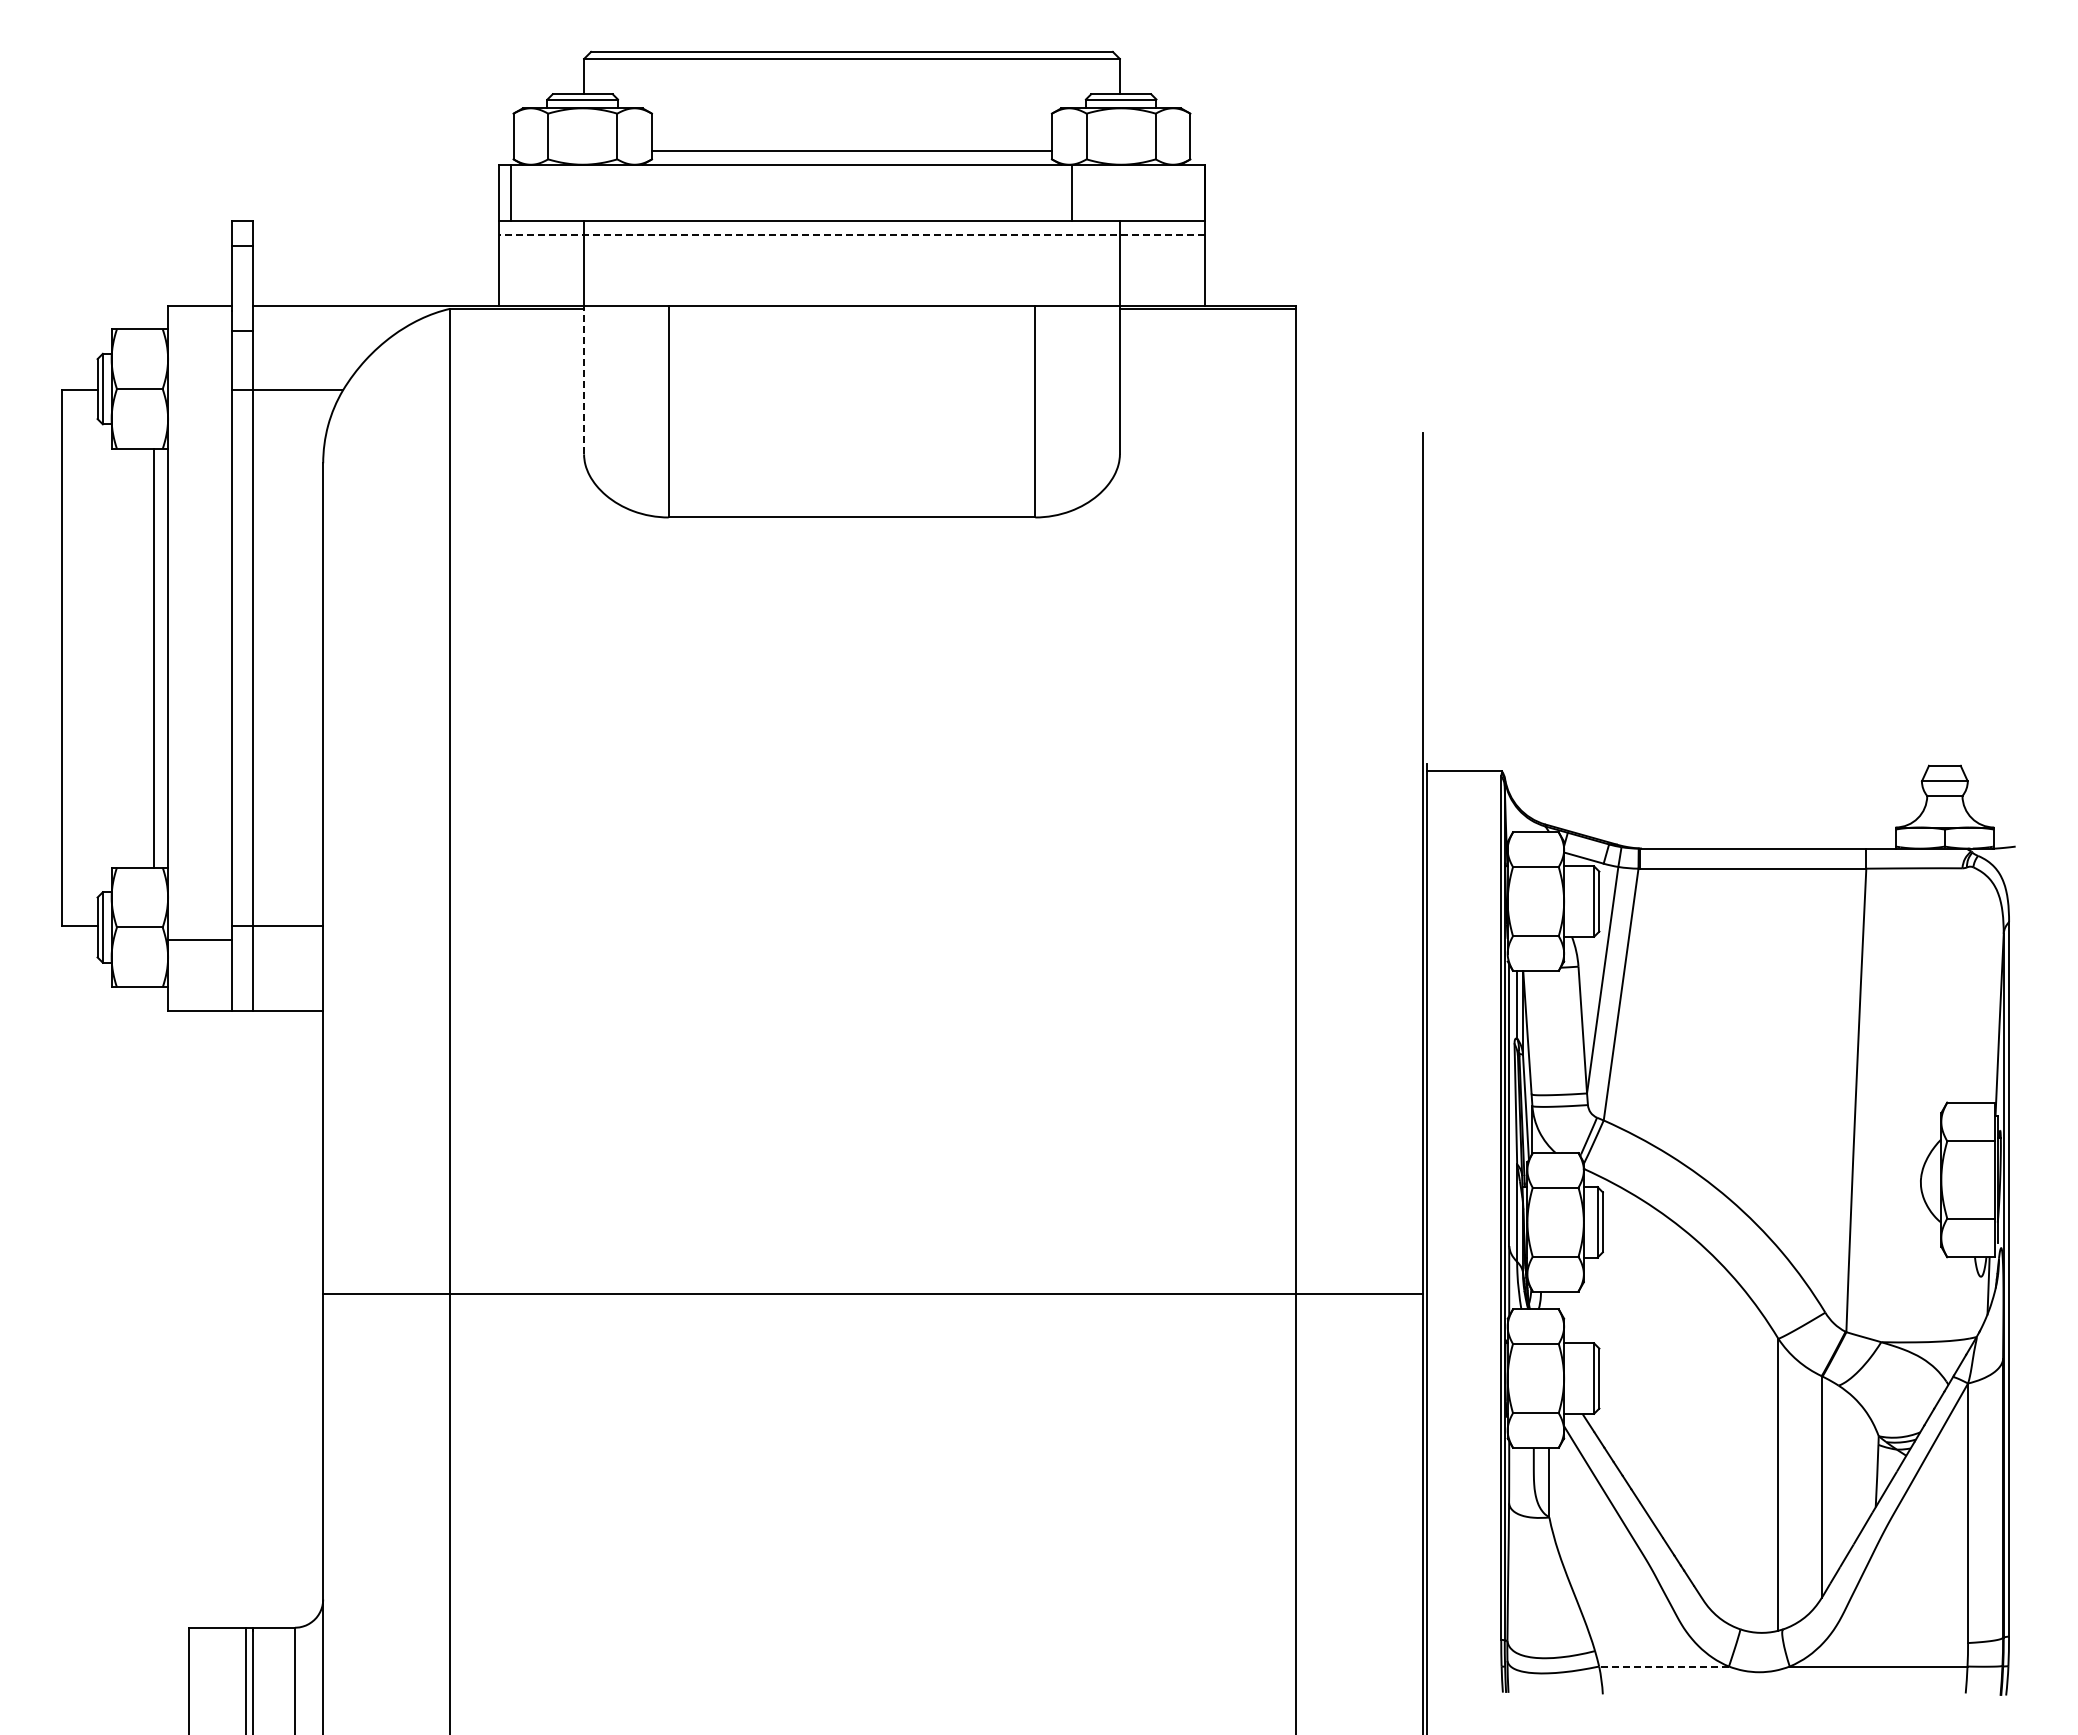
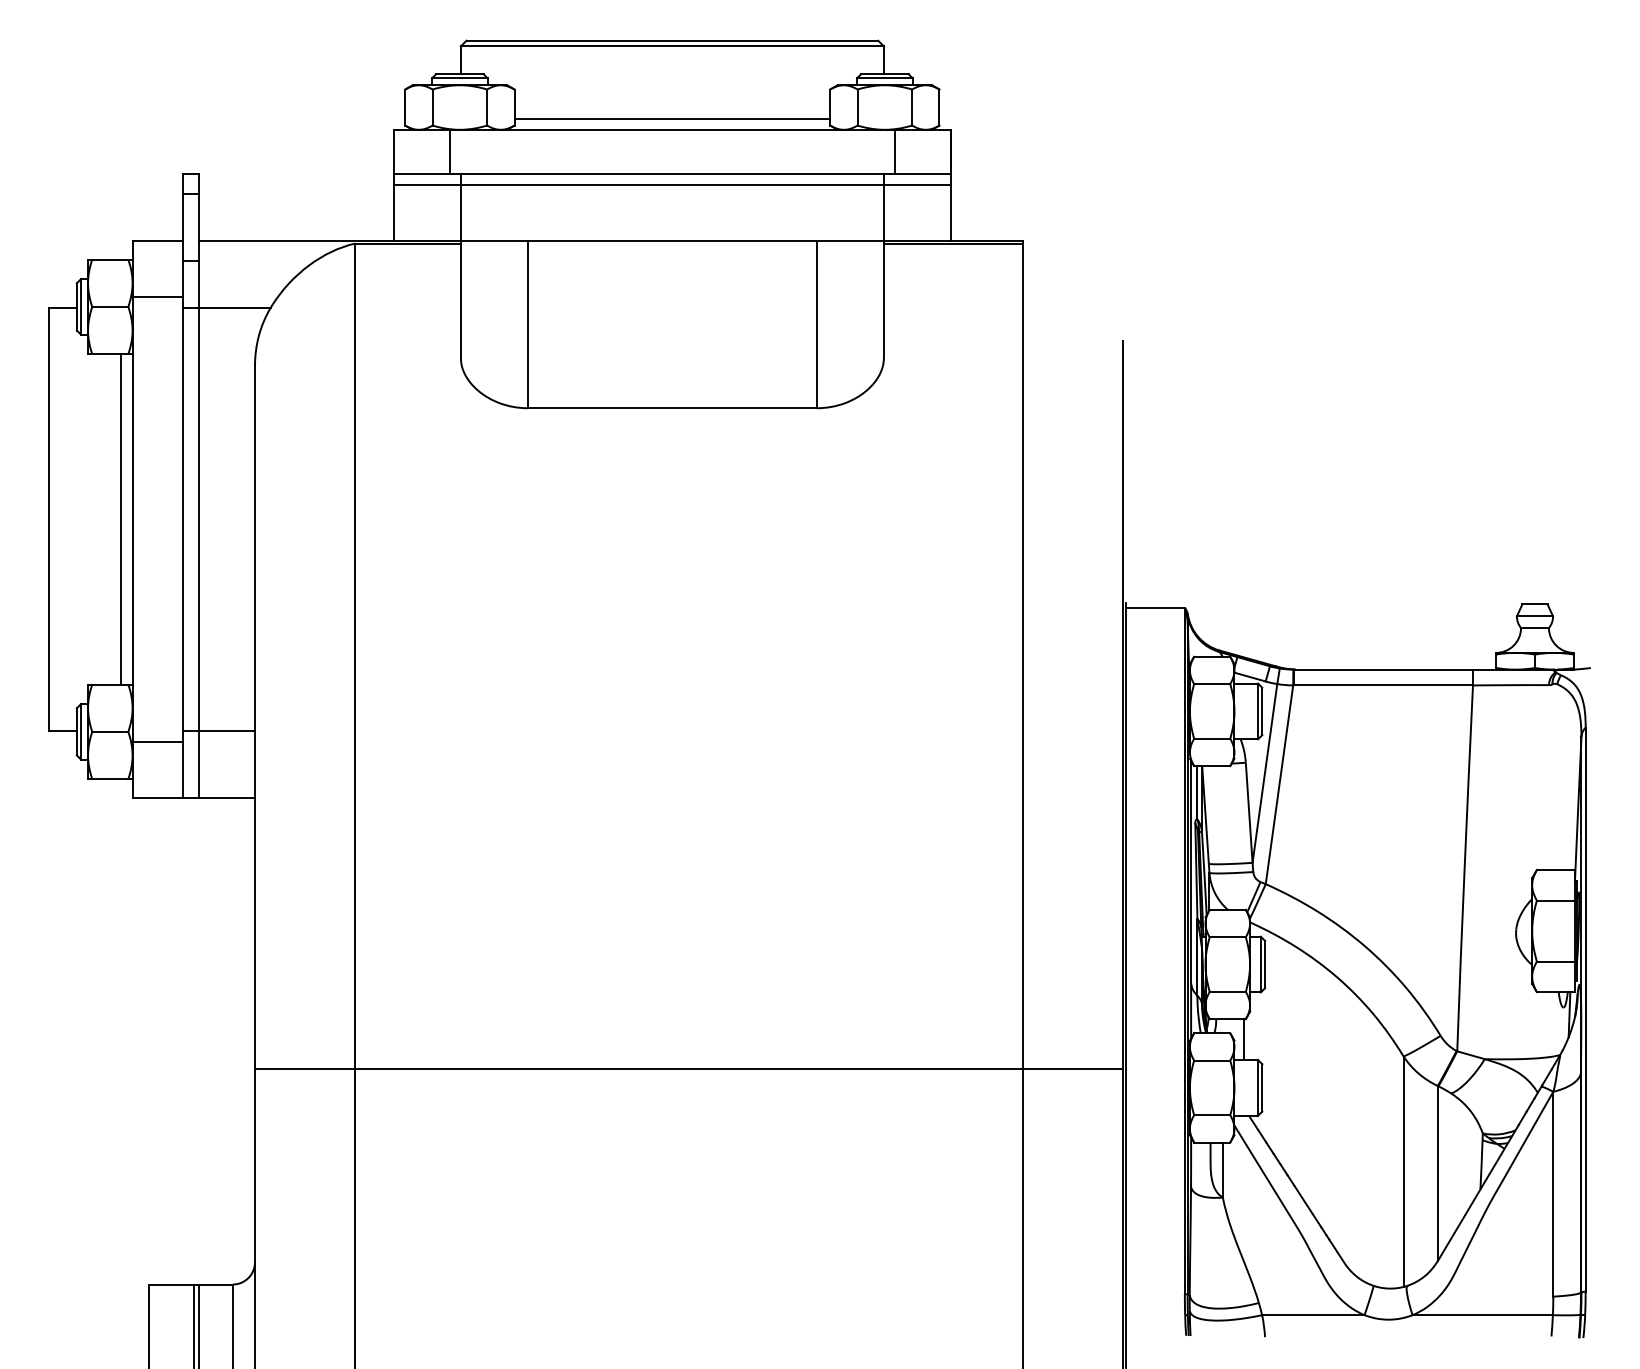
line: (510, 192) -> (449, 151), moved
line: (1072, 192) -> (895, 151), moved
line: (852, 235) -> (672, 185), dashed -> solid
line: (199, 376) -> (157, 296), added
line: (584, 379) -> (461, 299), dashed -> solid
line: (873, 1294) -> (689, 1069), moved
line: (1575, 1317) -> (1243, 1039), added
line: (1664, 1666) -> (1313, 1315), dashed -> solid

